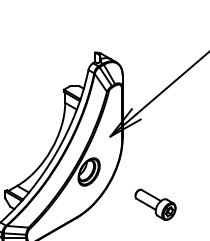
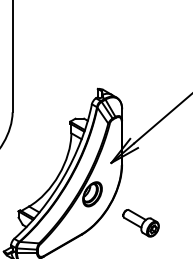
part: (154, 205) -> (140, 223), moved

